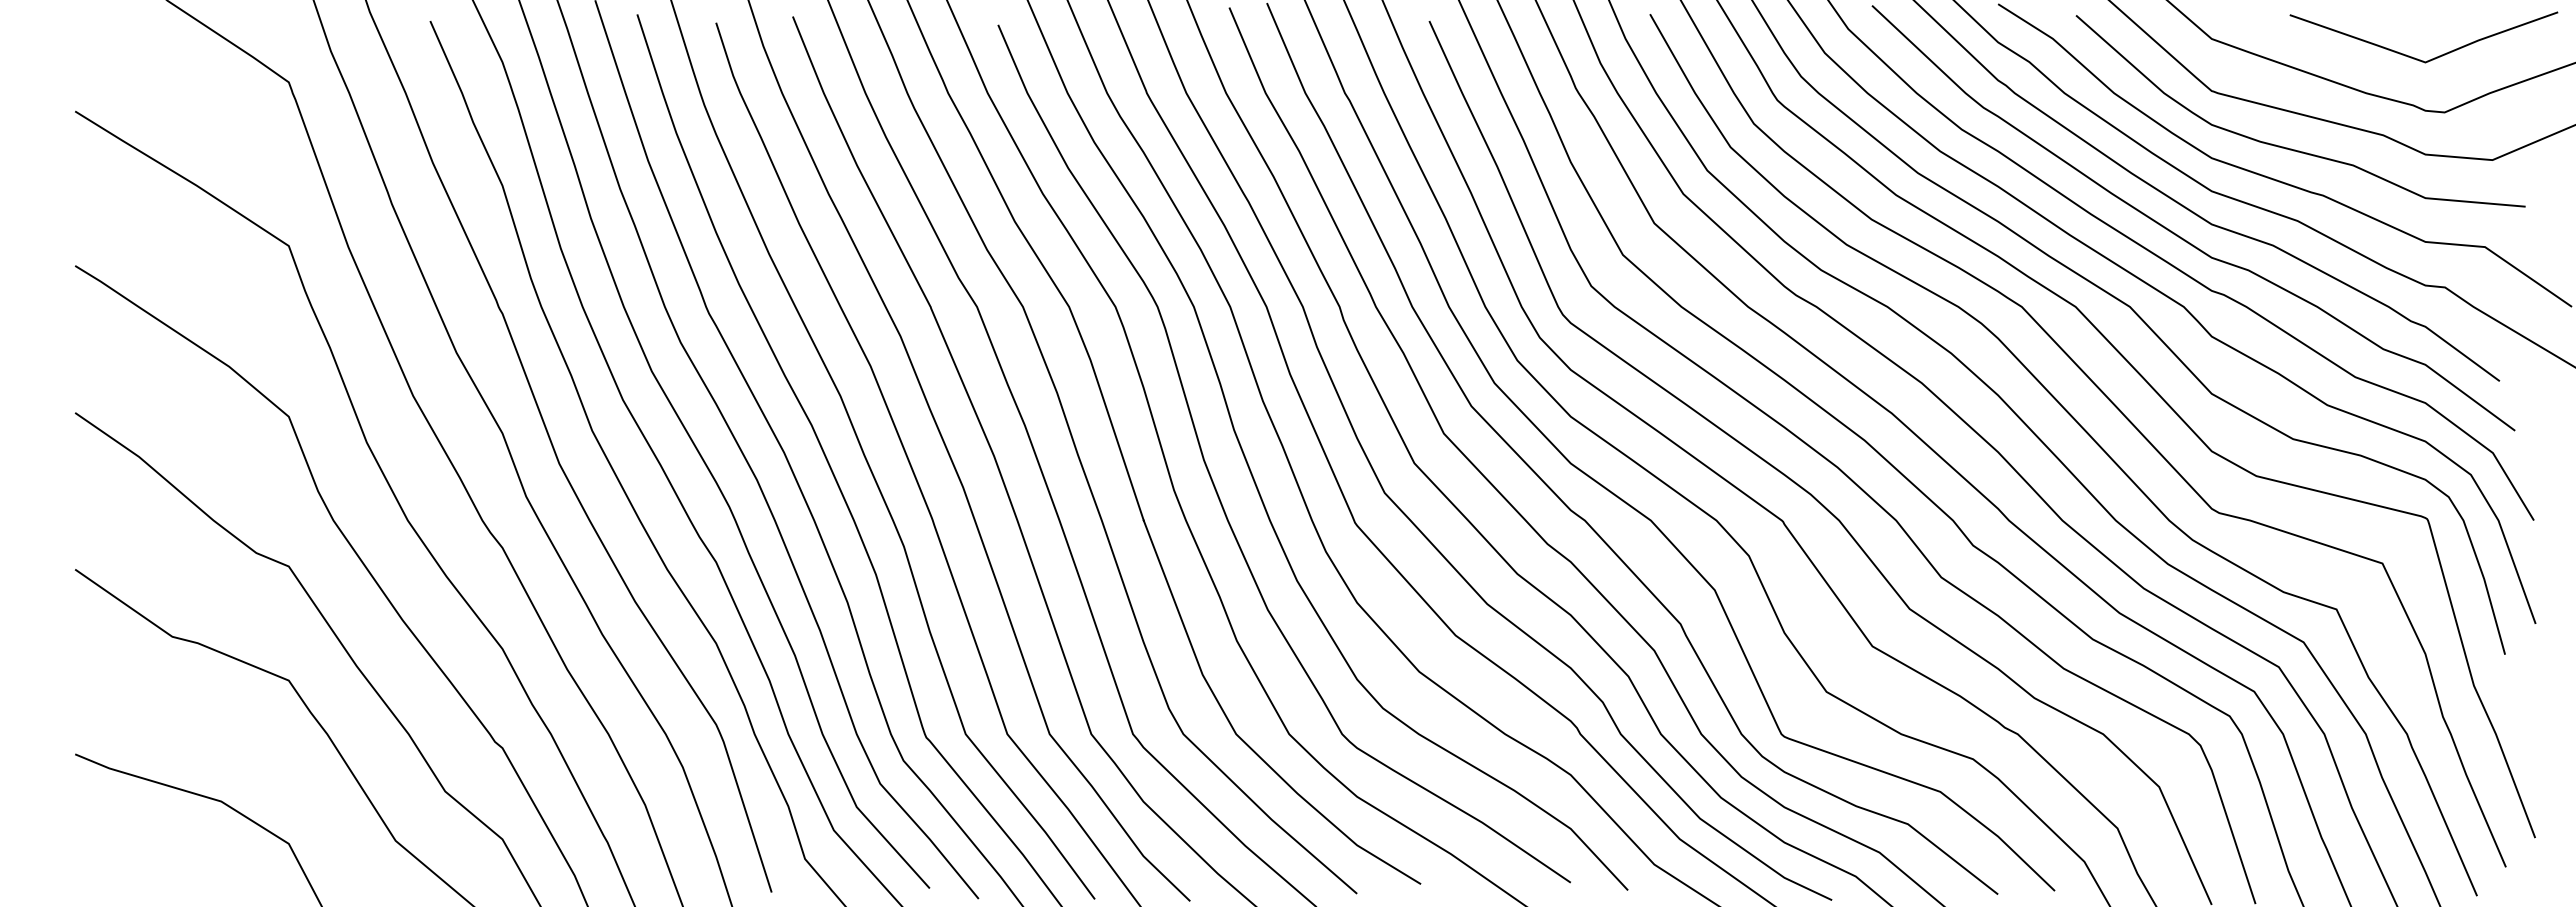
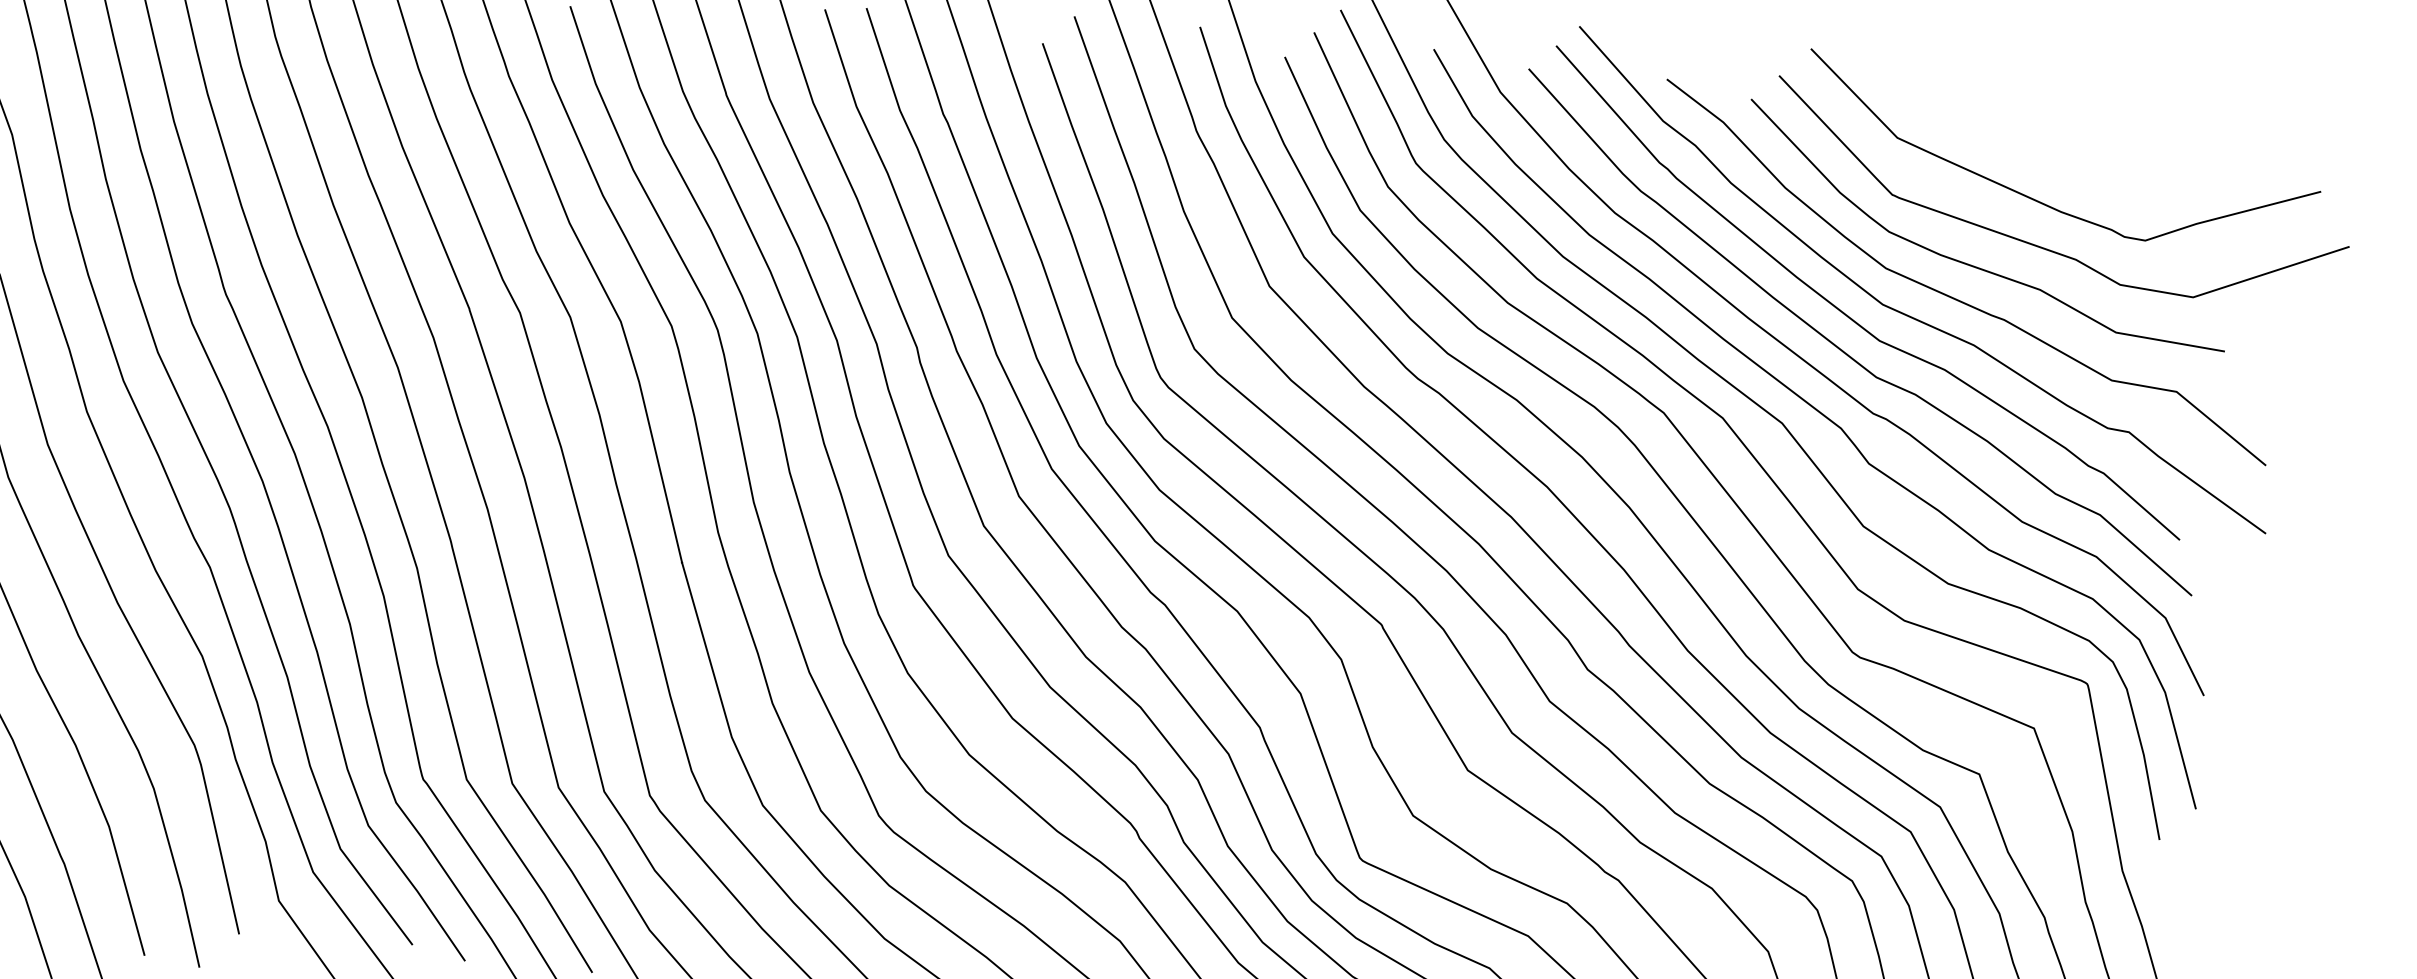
line: (2417, 58) -> (2120, 178), removed

